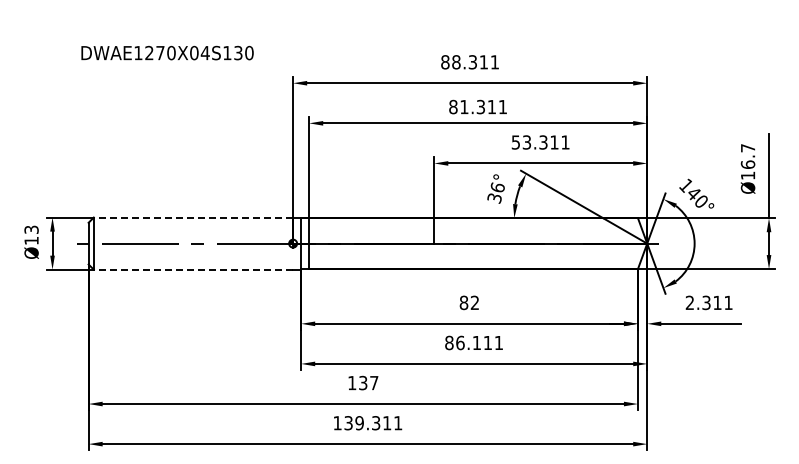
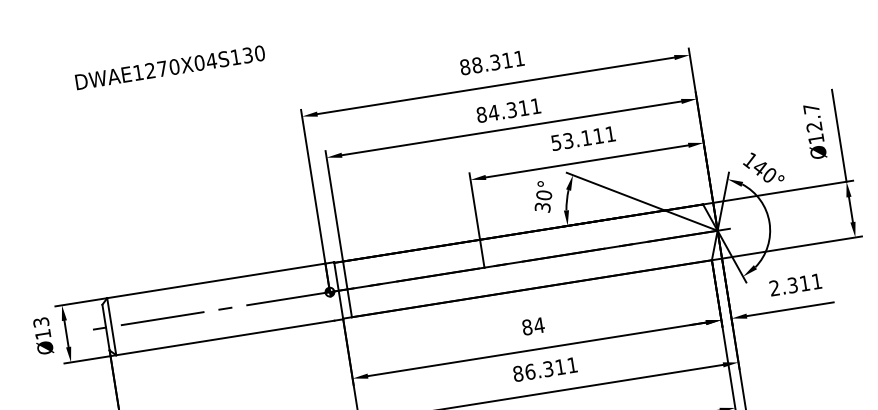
text: (167, 52) -> (170, 67), moved
text: (463, 107) -> (492, 113), 81.311 -> 84.311
text: (543, 142) -> (586, 138), 53.311 -> 53.111
text: (747, 164) -> (813, 126), Ø16.7 -> Ø12.7
text: (497, 186) -> (543, 194), 36° -> 30°
line: (193, 217) -> (216, 280), dashed -> solid
line: (193, 269) -> (225, 337), dashed -> solid
text: (474, 302) -> (538, 325), 82 -> 84
text: (476, 342) -> (547, 368), 86.111 -> 86.311

